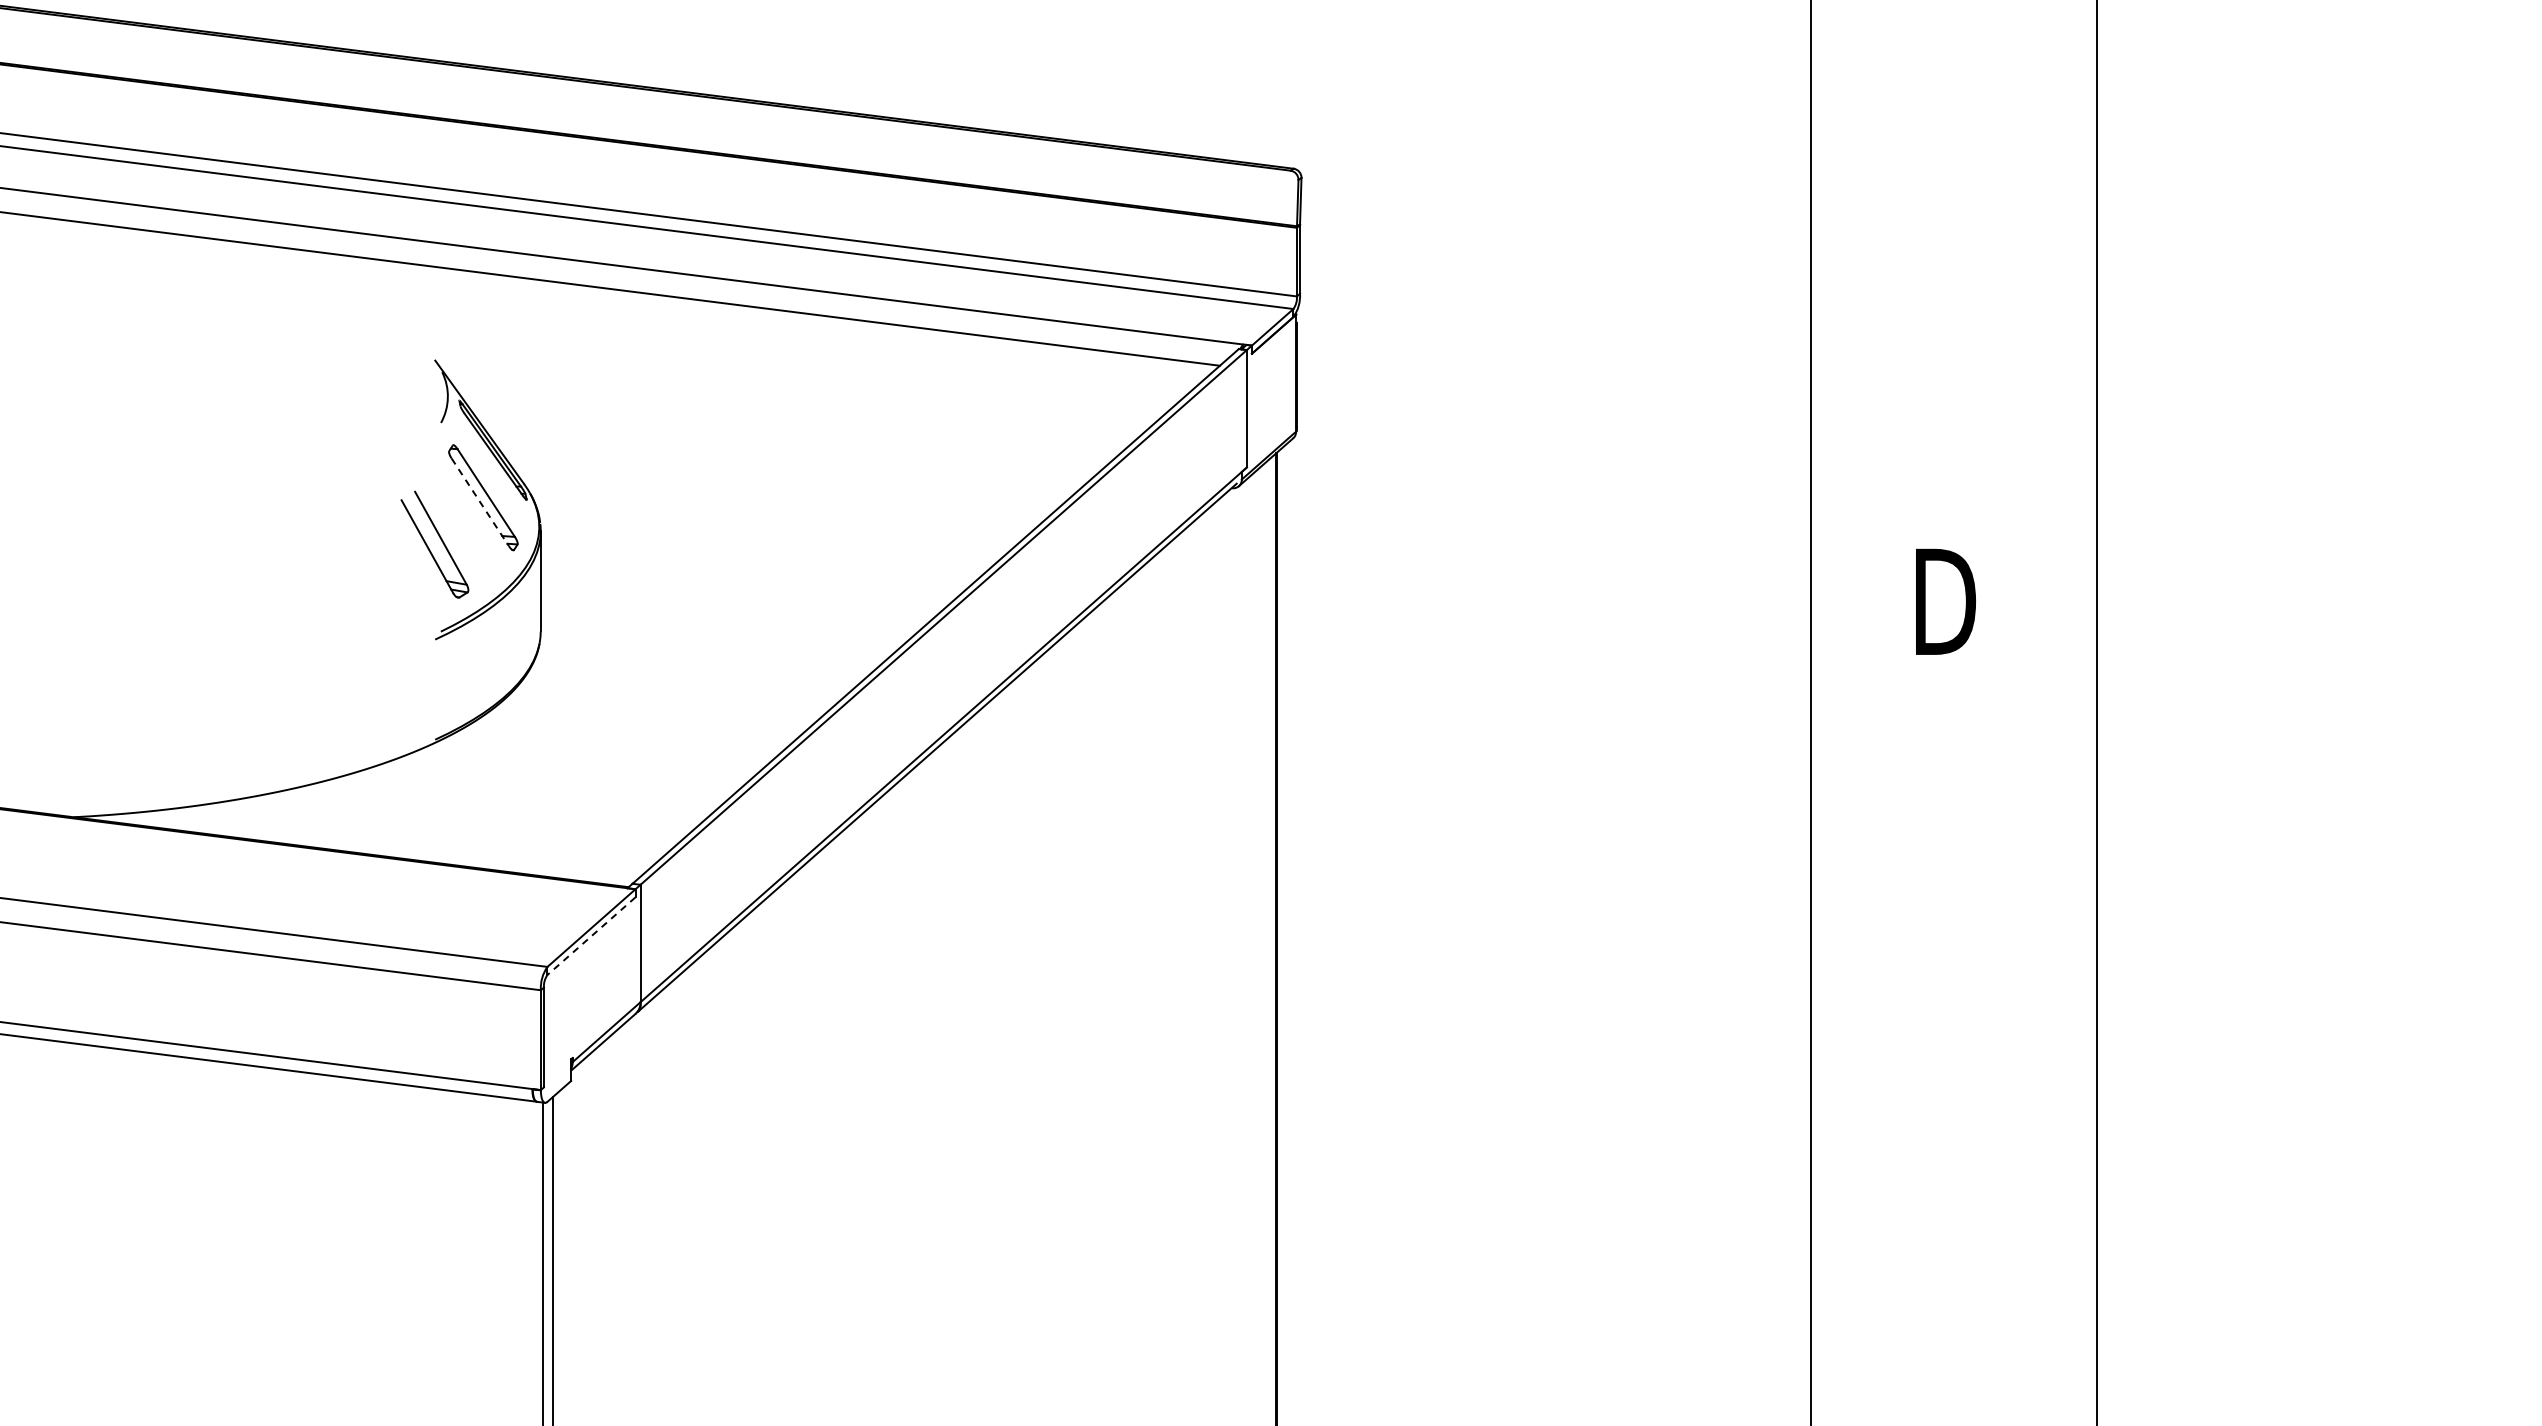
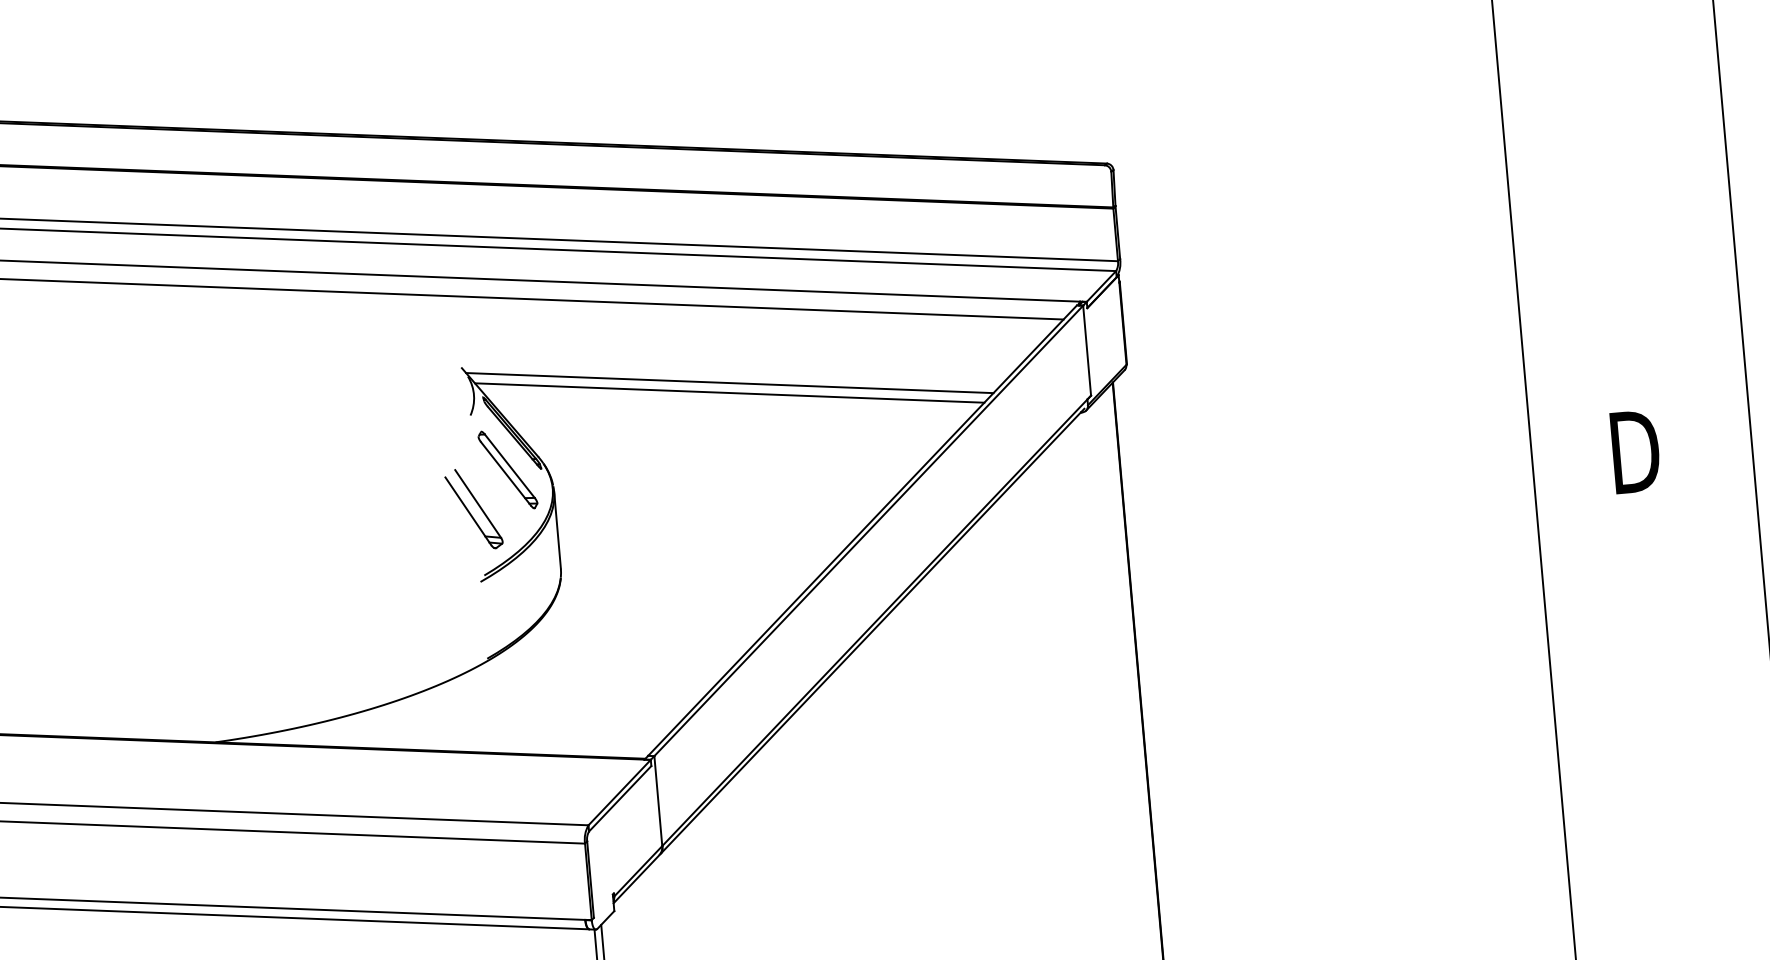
line: (780, 410) -> (729, 383), added
line: (778, 422) -> (729, 392), added
line: (480, 502) -> (506, 473), dashed -> solid
line: (591, 936) -> (620, 799), dashed -> solid

